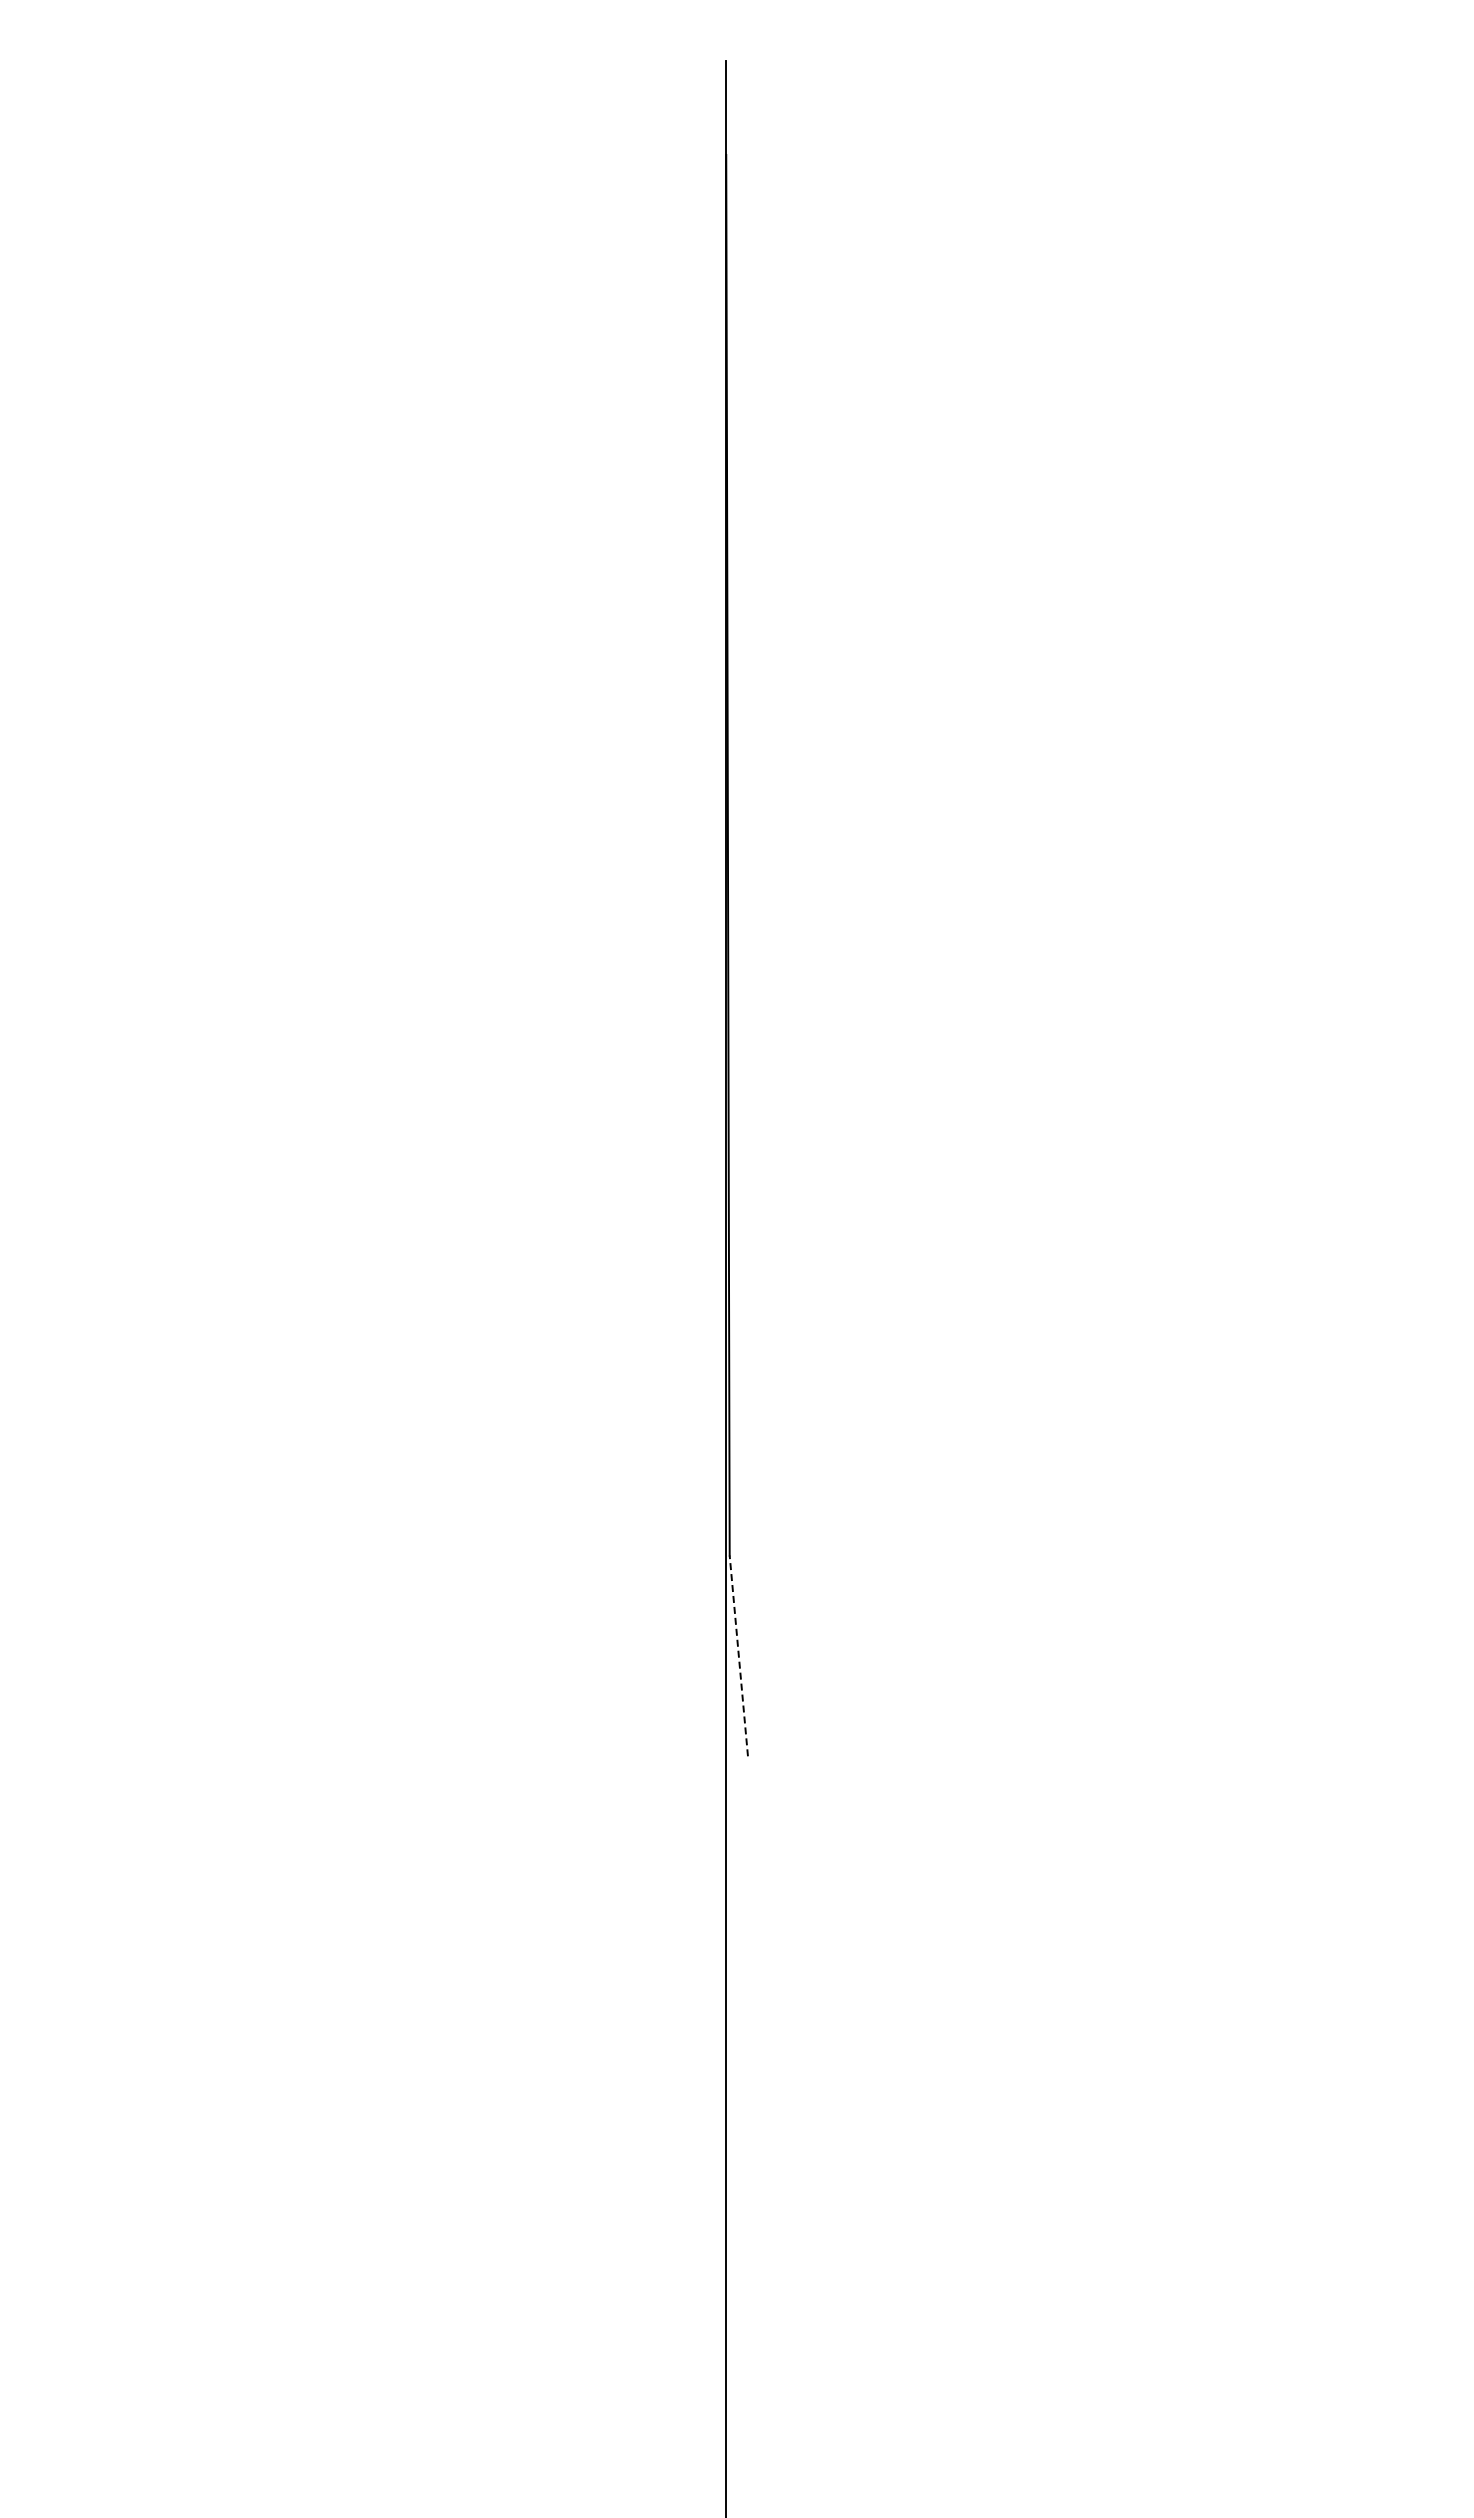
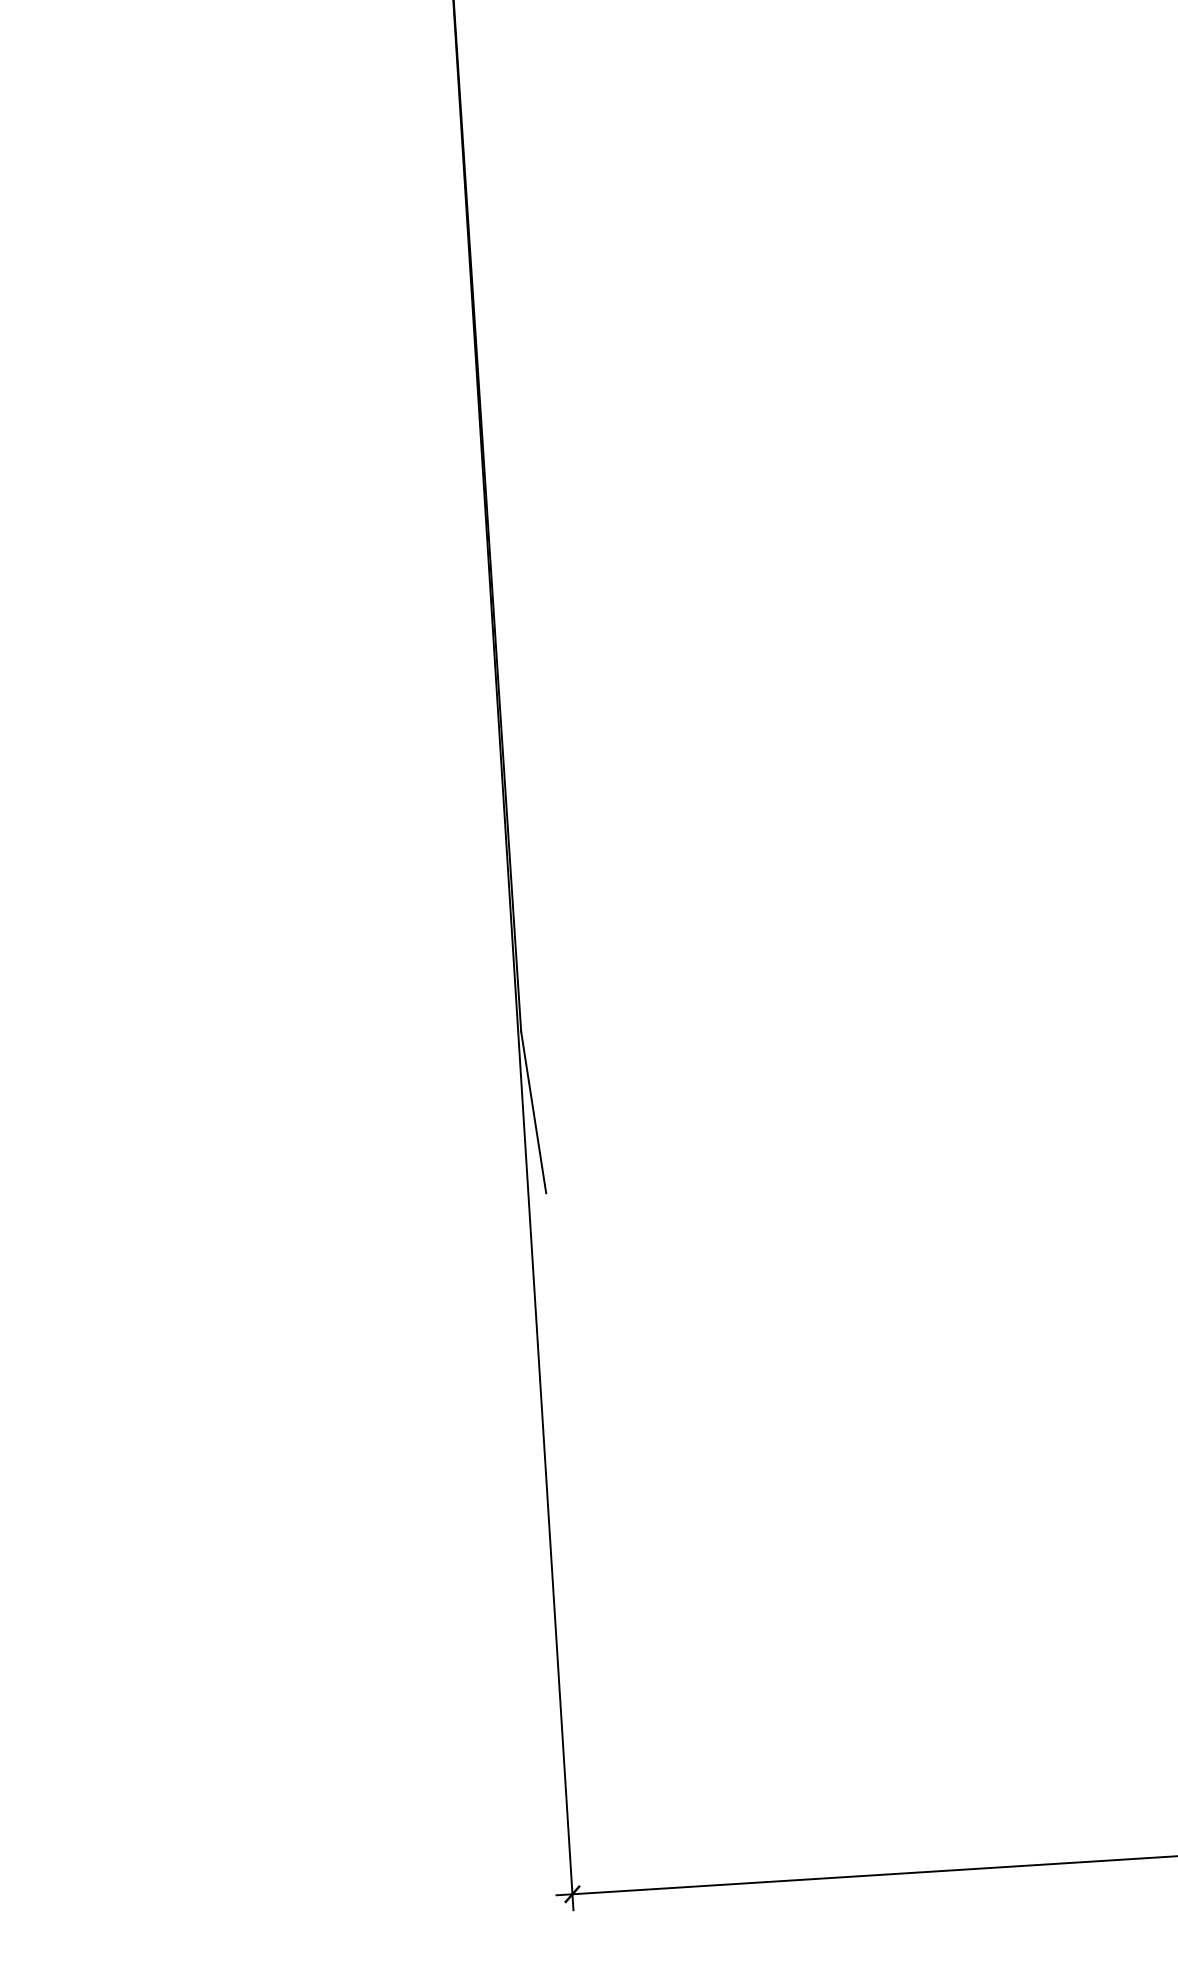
line: (738, 1655) -> (533, 1112), dashed -> solid

